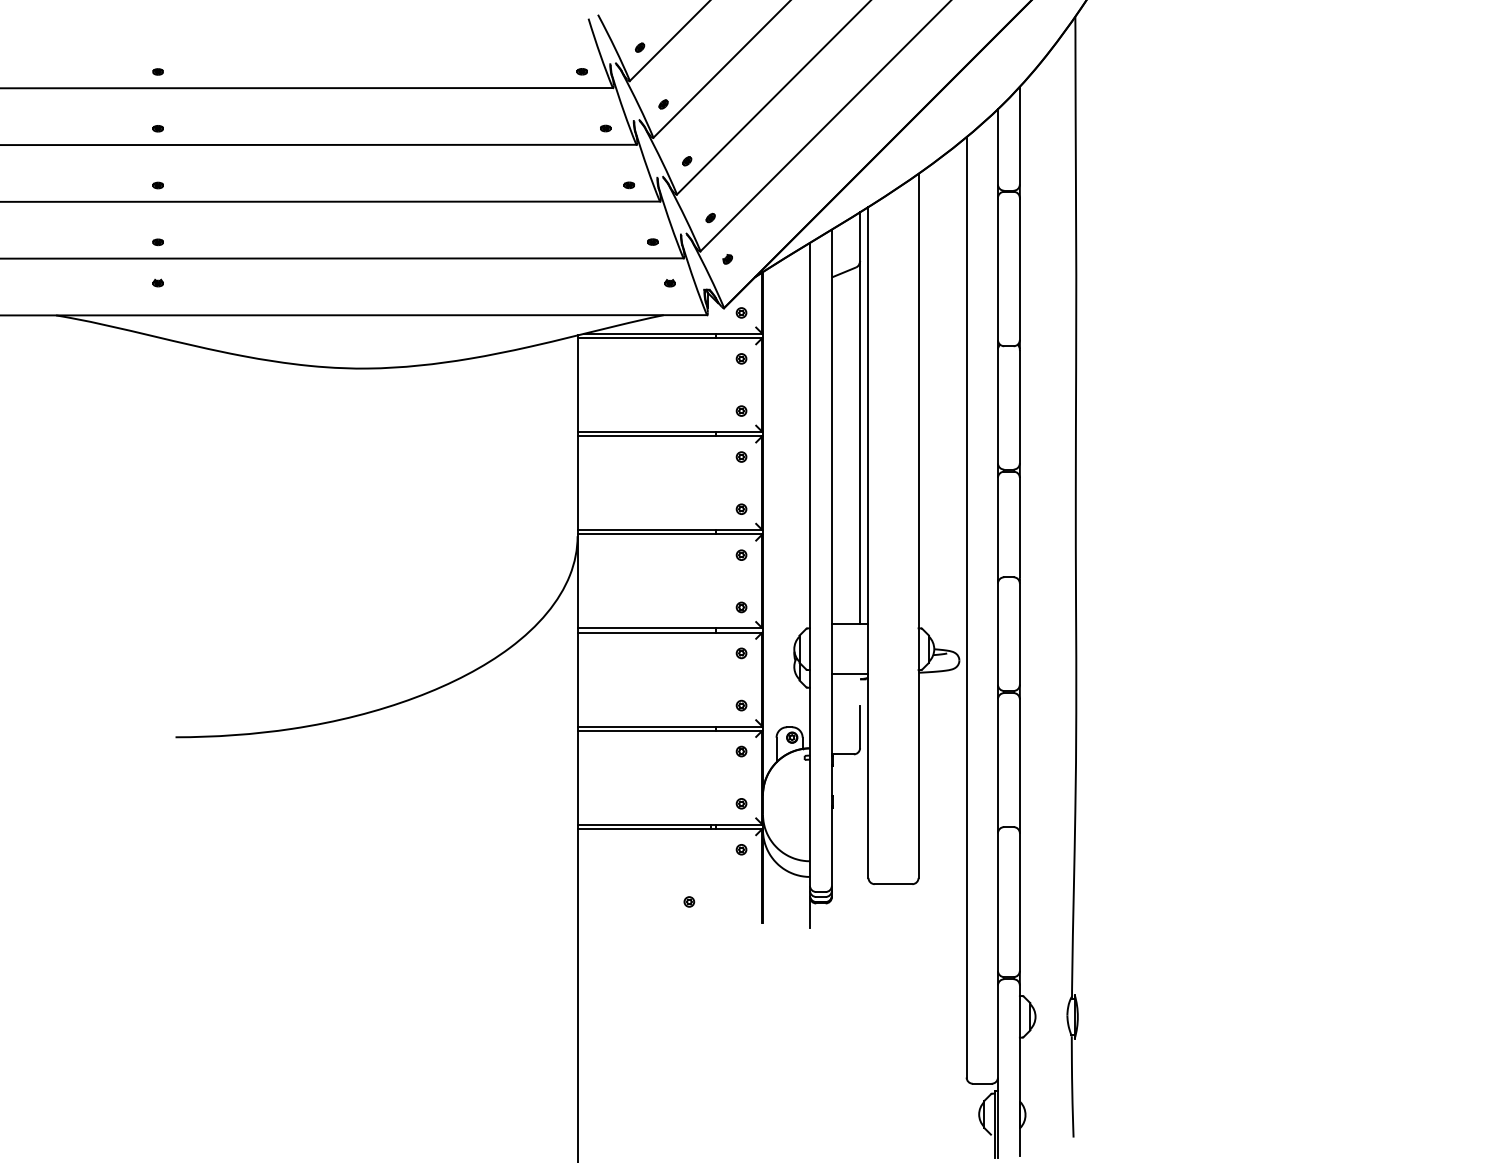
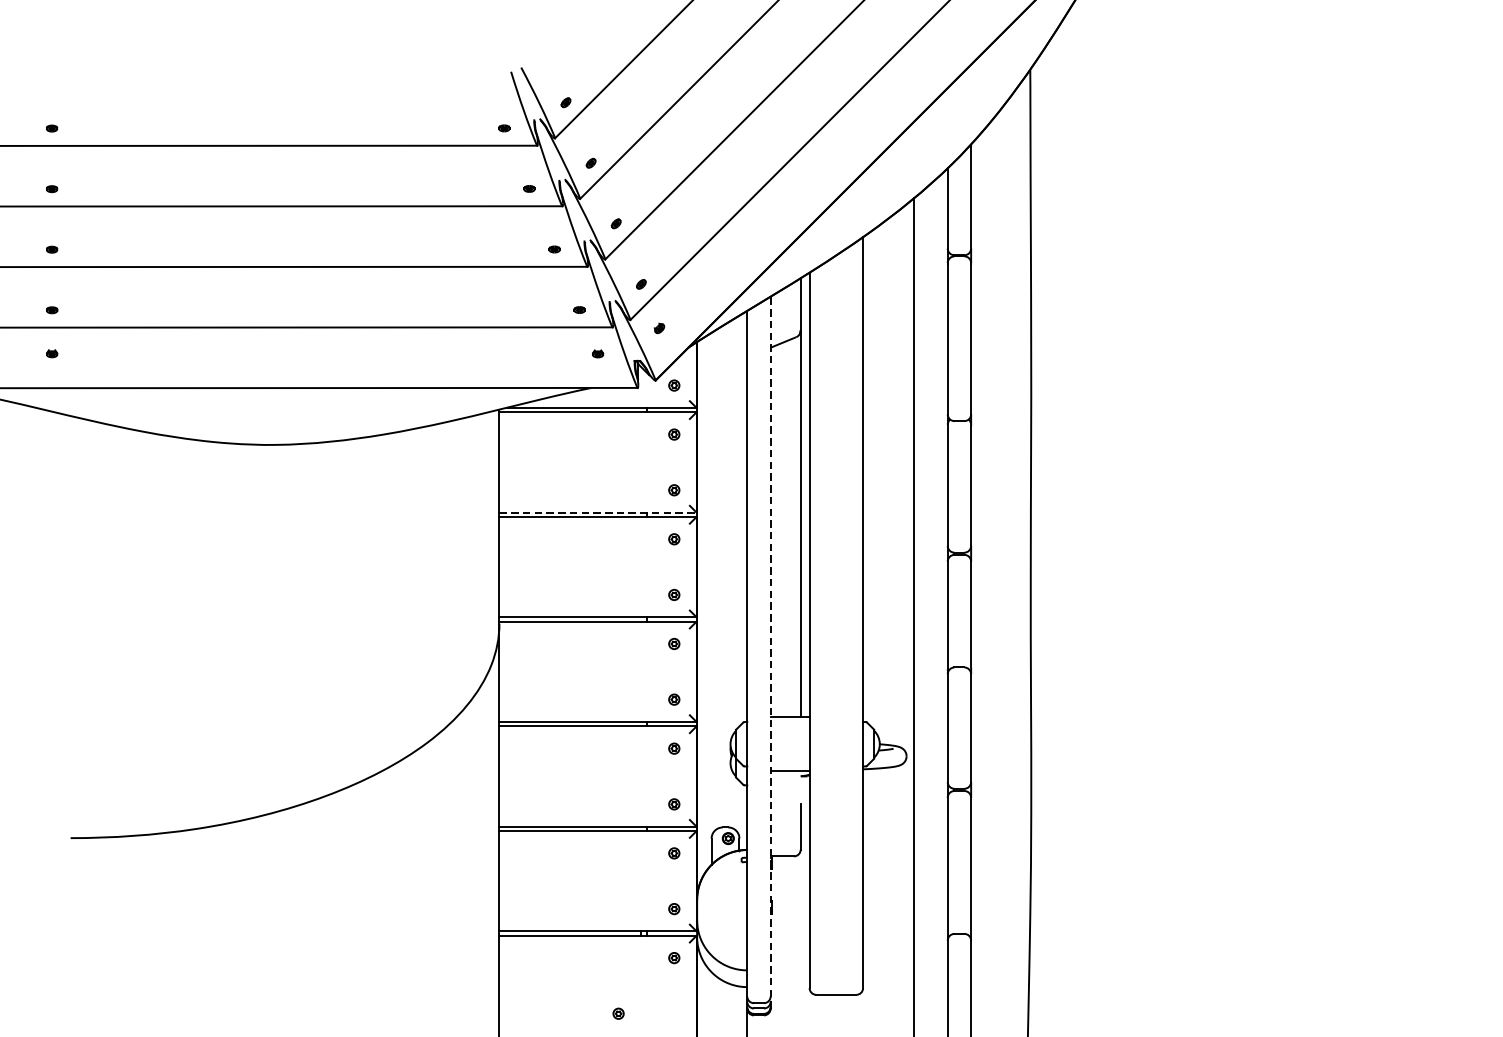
line: (670, 431) -> (598, 512), solid -> dashed
line: (831, 563) -> (770, 652), solid -> dashed

